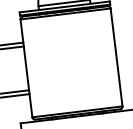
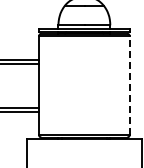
line: (116, 57) -> (129, 85), solid -> dashed

